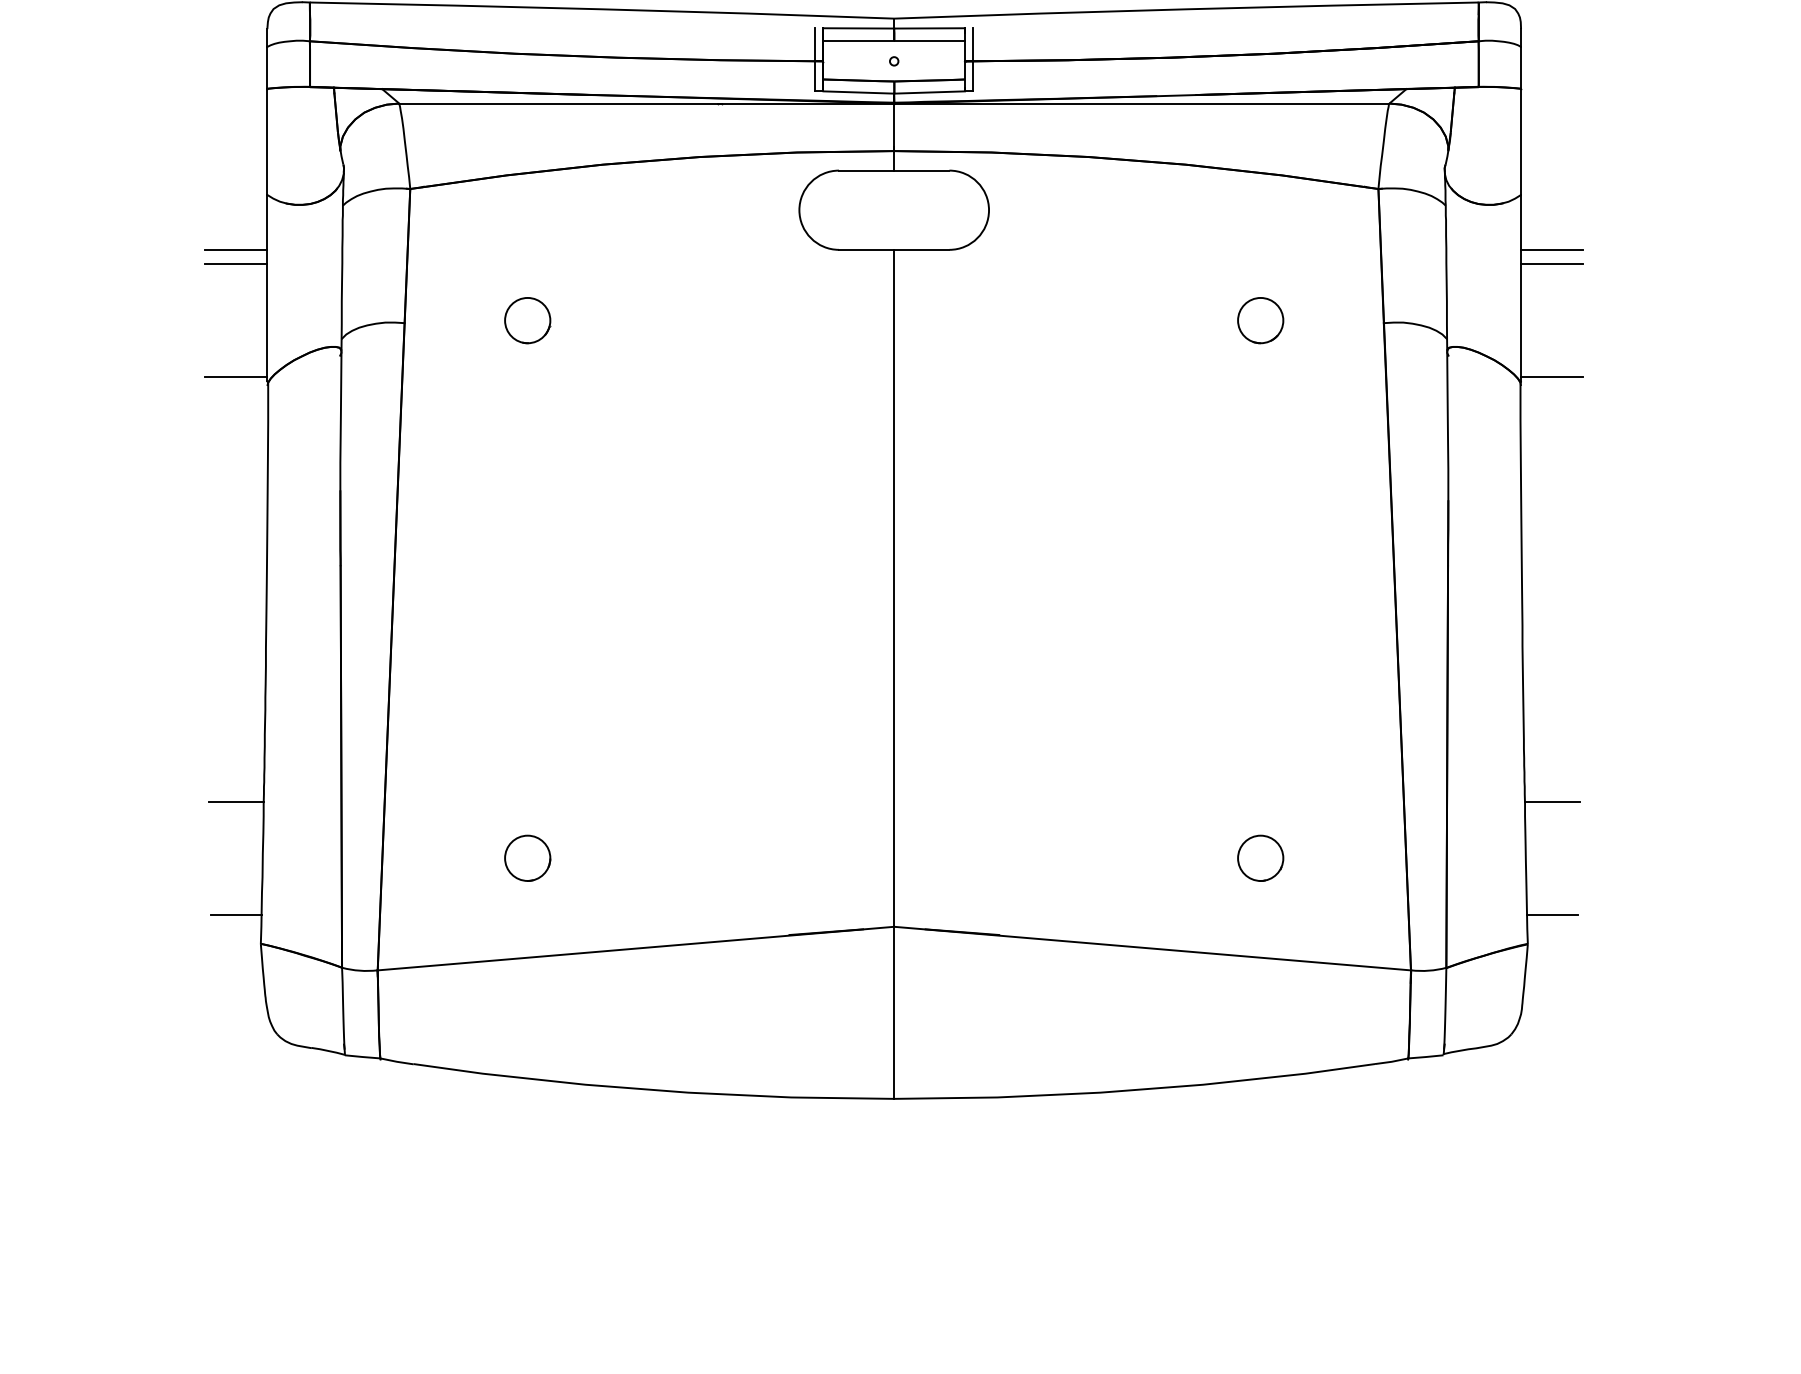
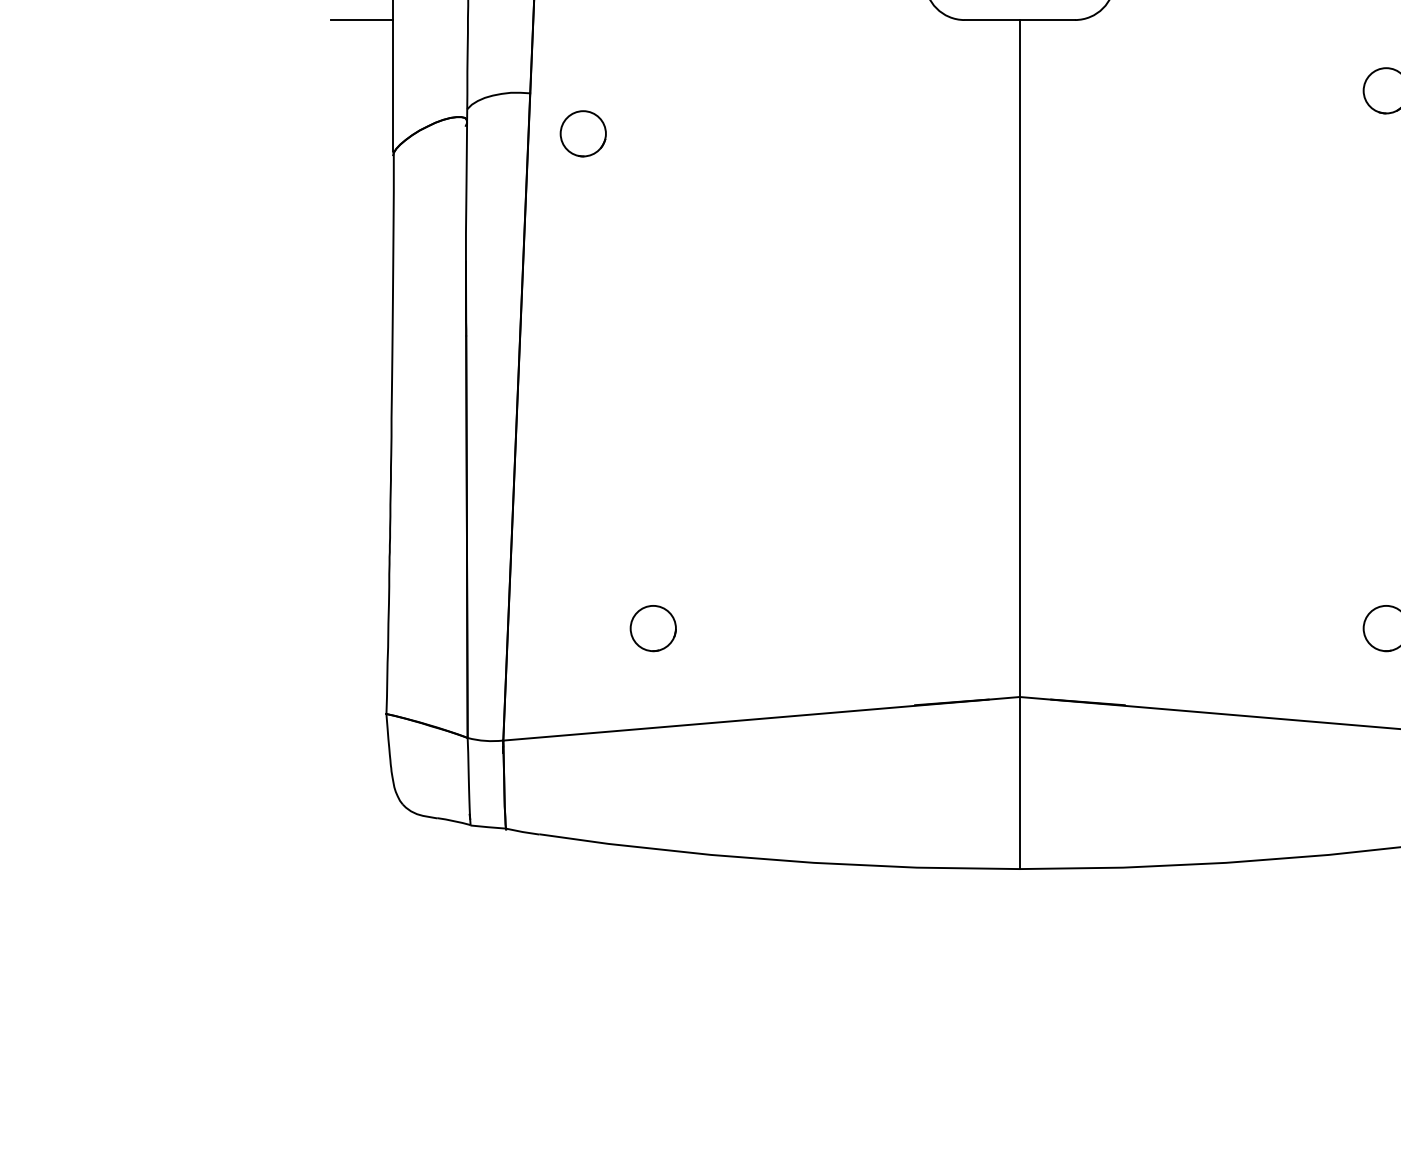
line: (236, 264) -> (362, 34), removed
circle: (527, 320) -> (583, 133), moved
line: (236, 377) -> (362, 147), removed
line: (235, 801) -> (361, 571), removed
line: (236, 914) -> (362, 684), removed

